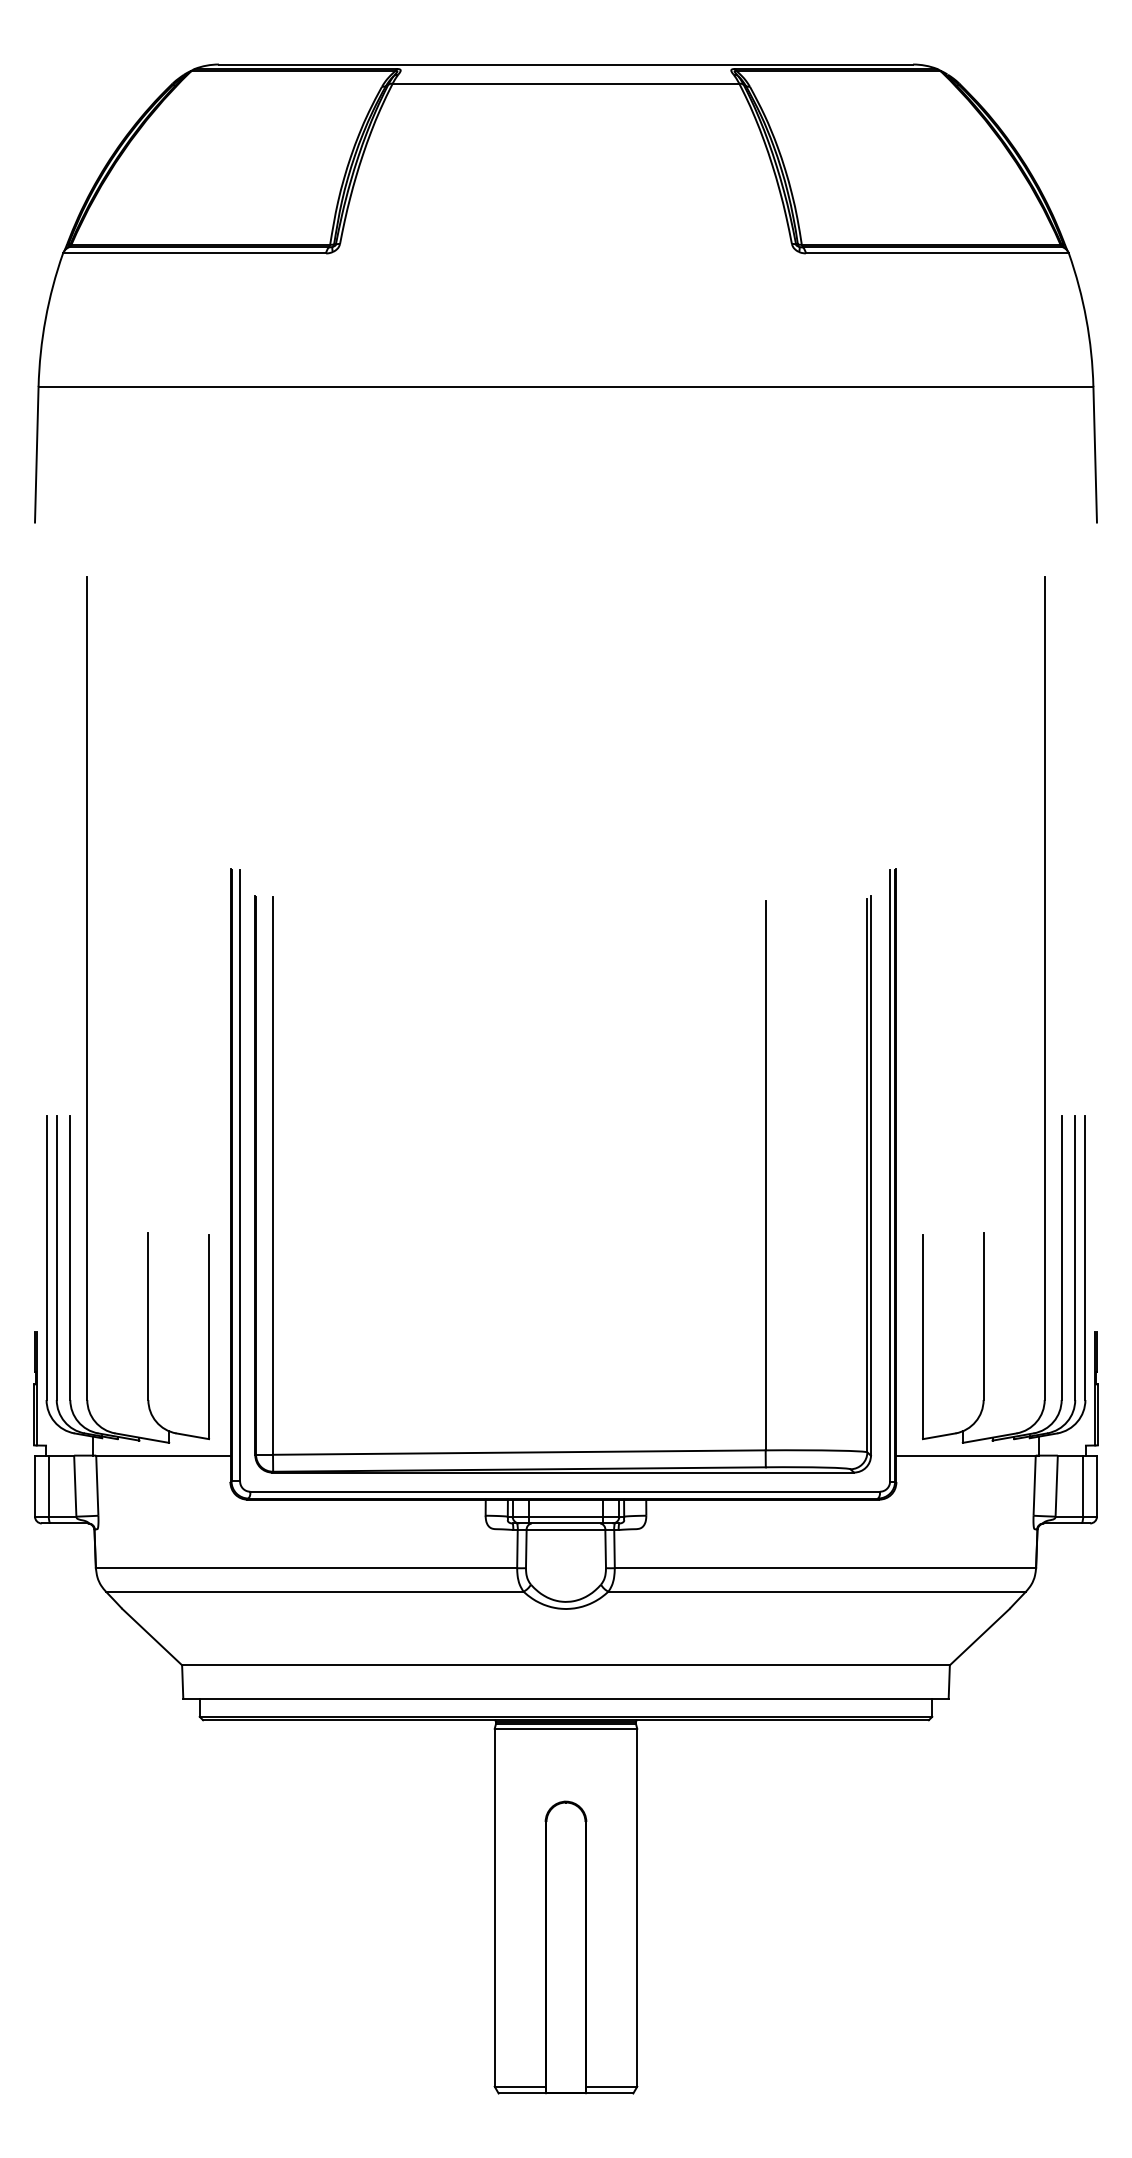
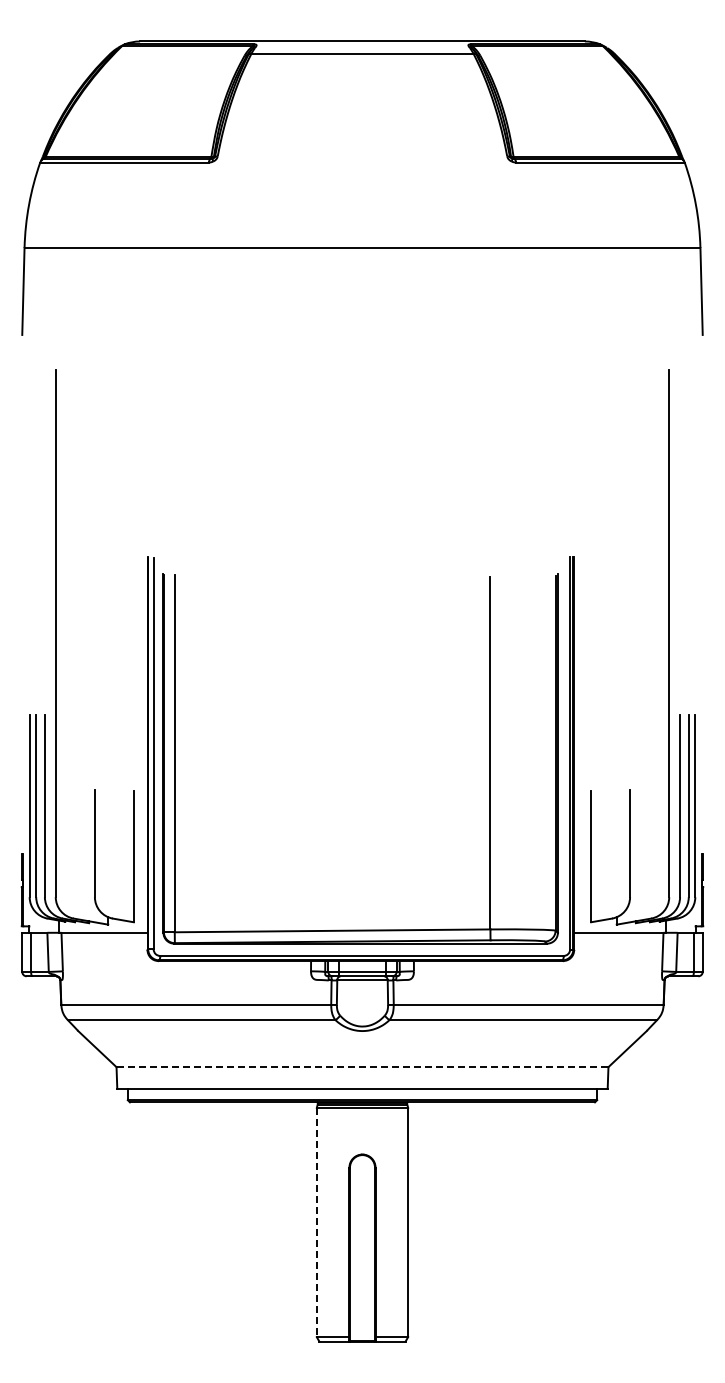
line: (566, 1665) -> (362, 1067), solid -> dashed
line: (494, 1907) -> (316, 1222), solid -> dashed

